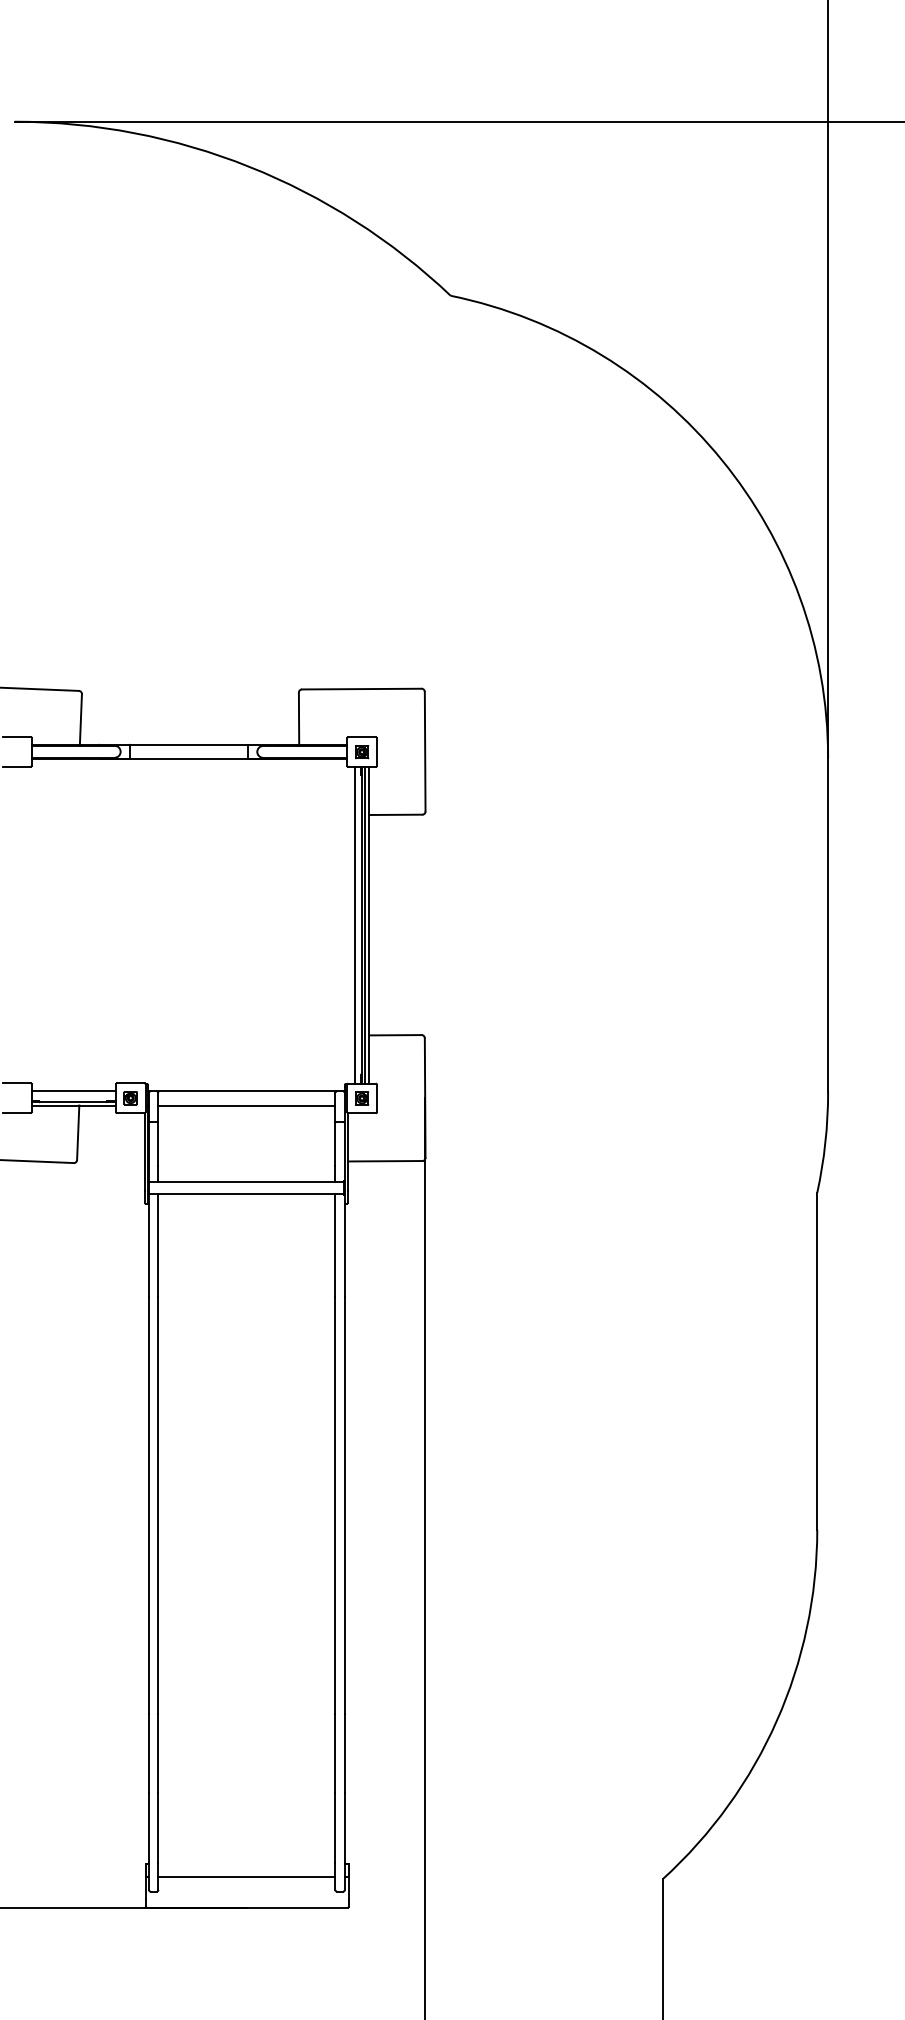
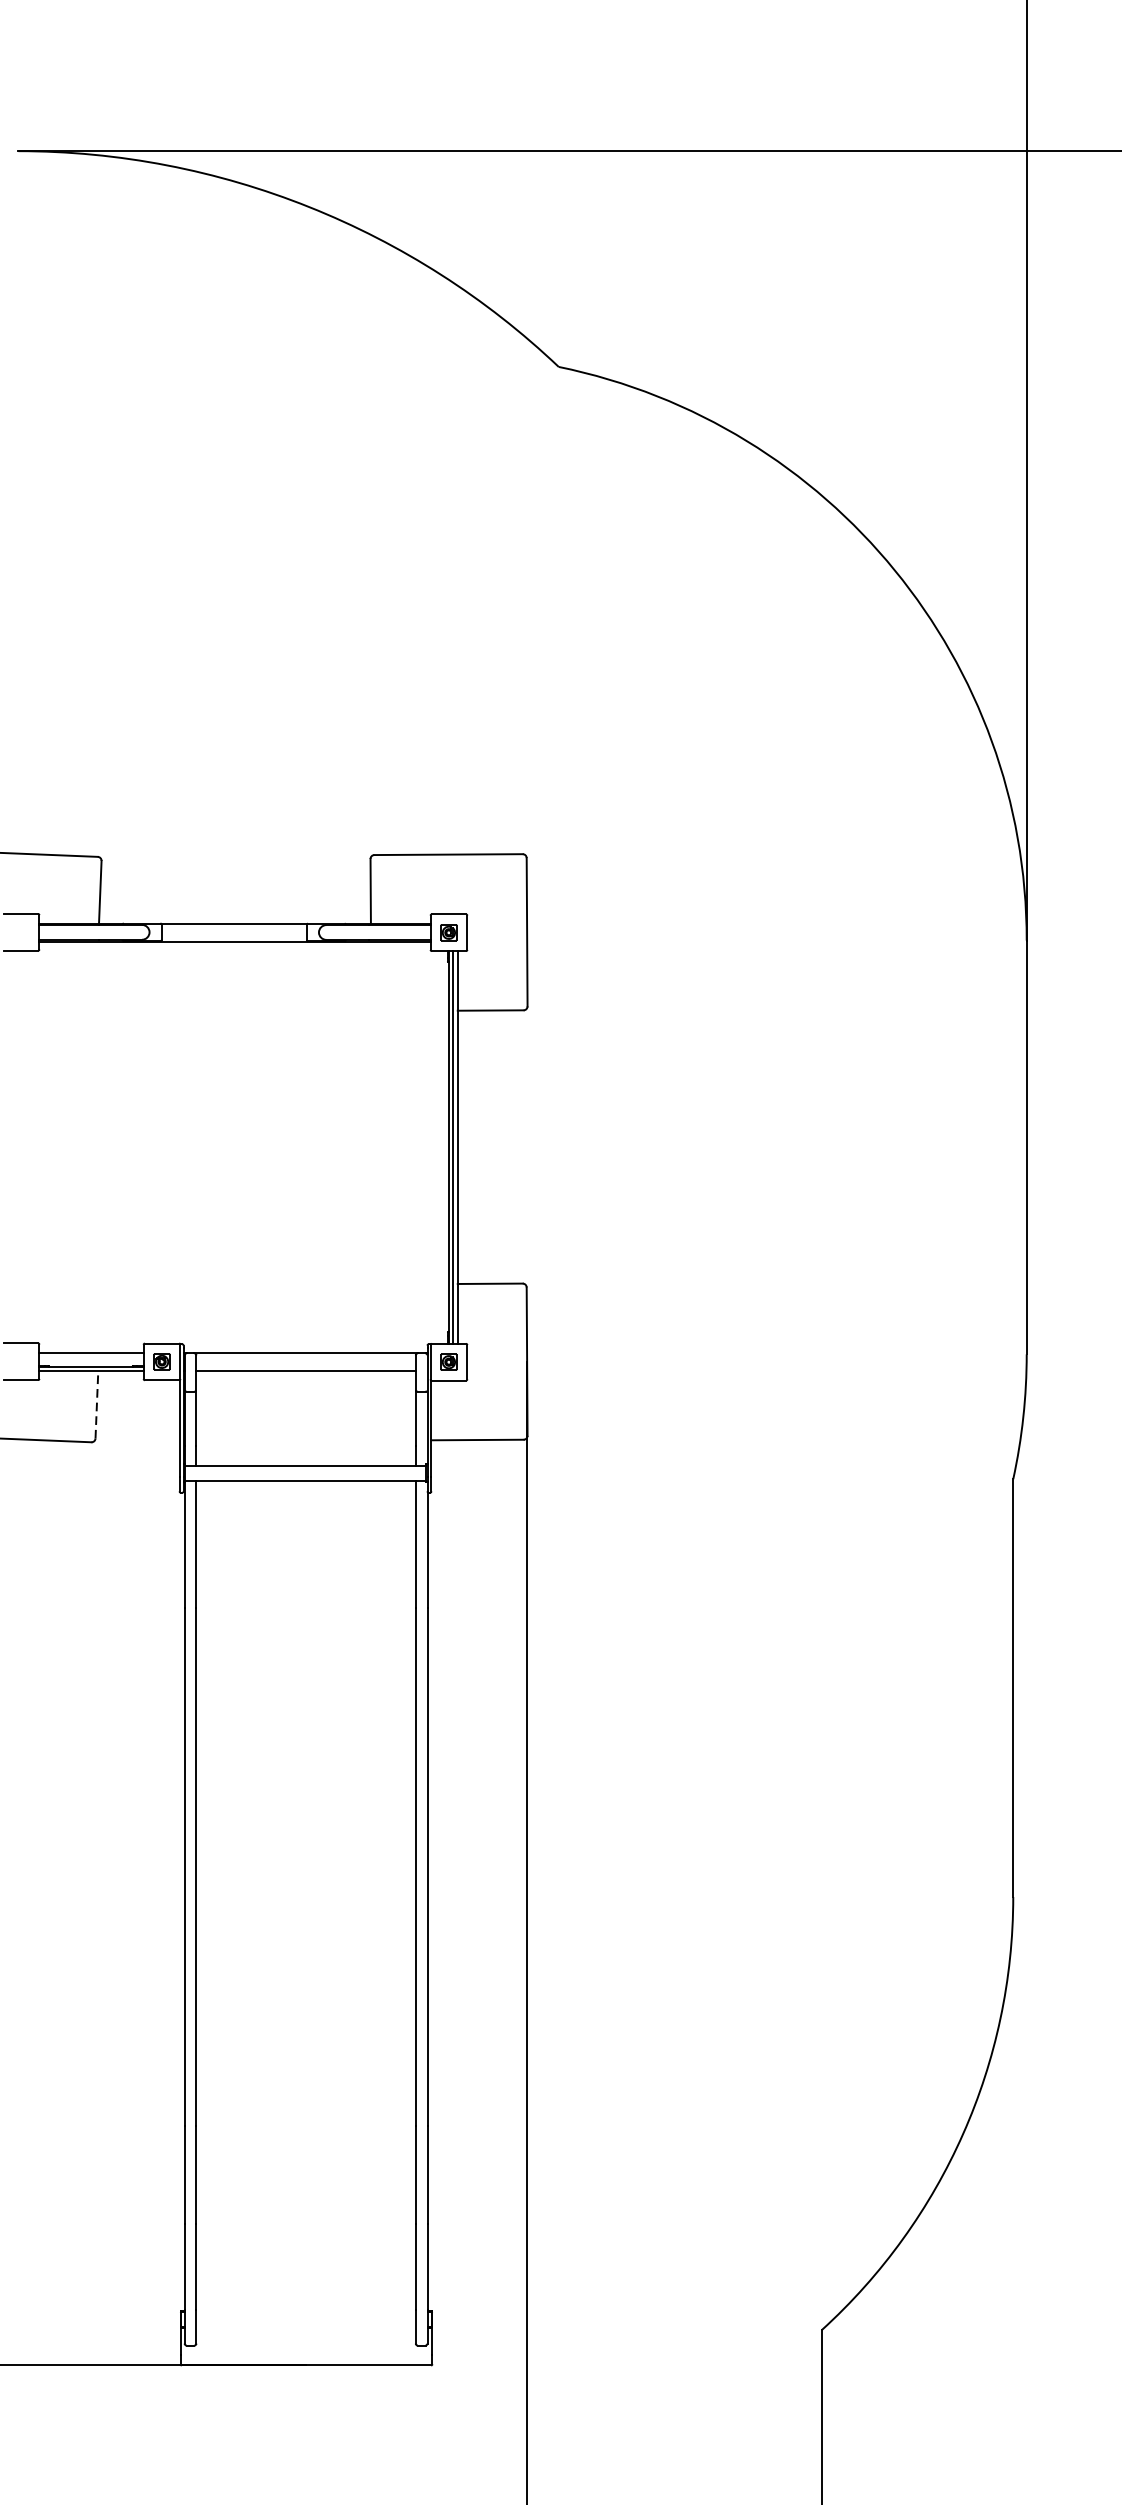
line: (355, 924) -> (440, 1146), removed
line: (78, 1132) -> (97, 1404), solid -> dashed
line: (246, 1877) -> (305, 2328), removed

